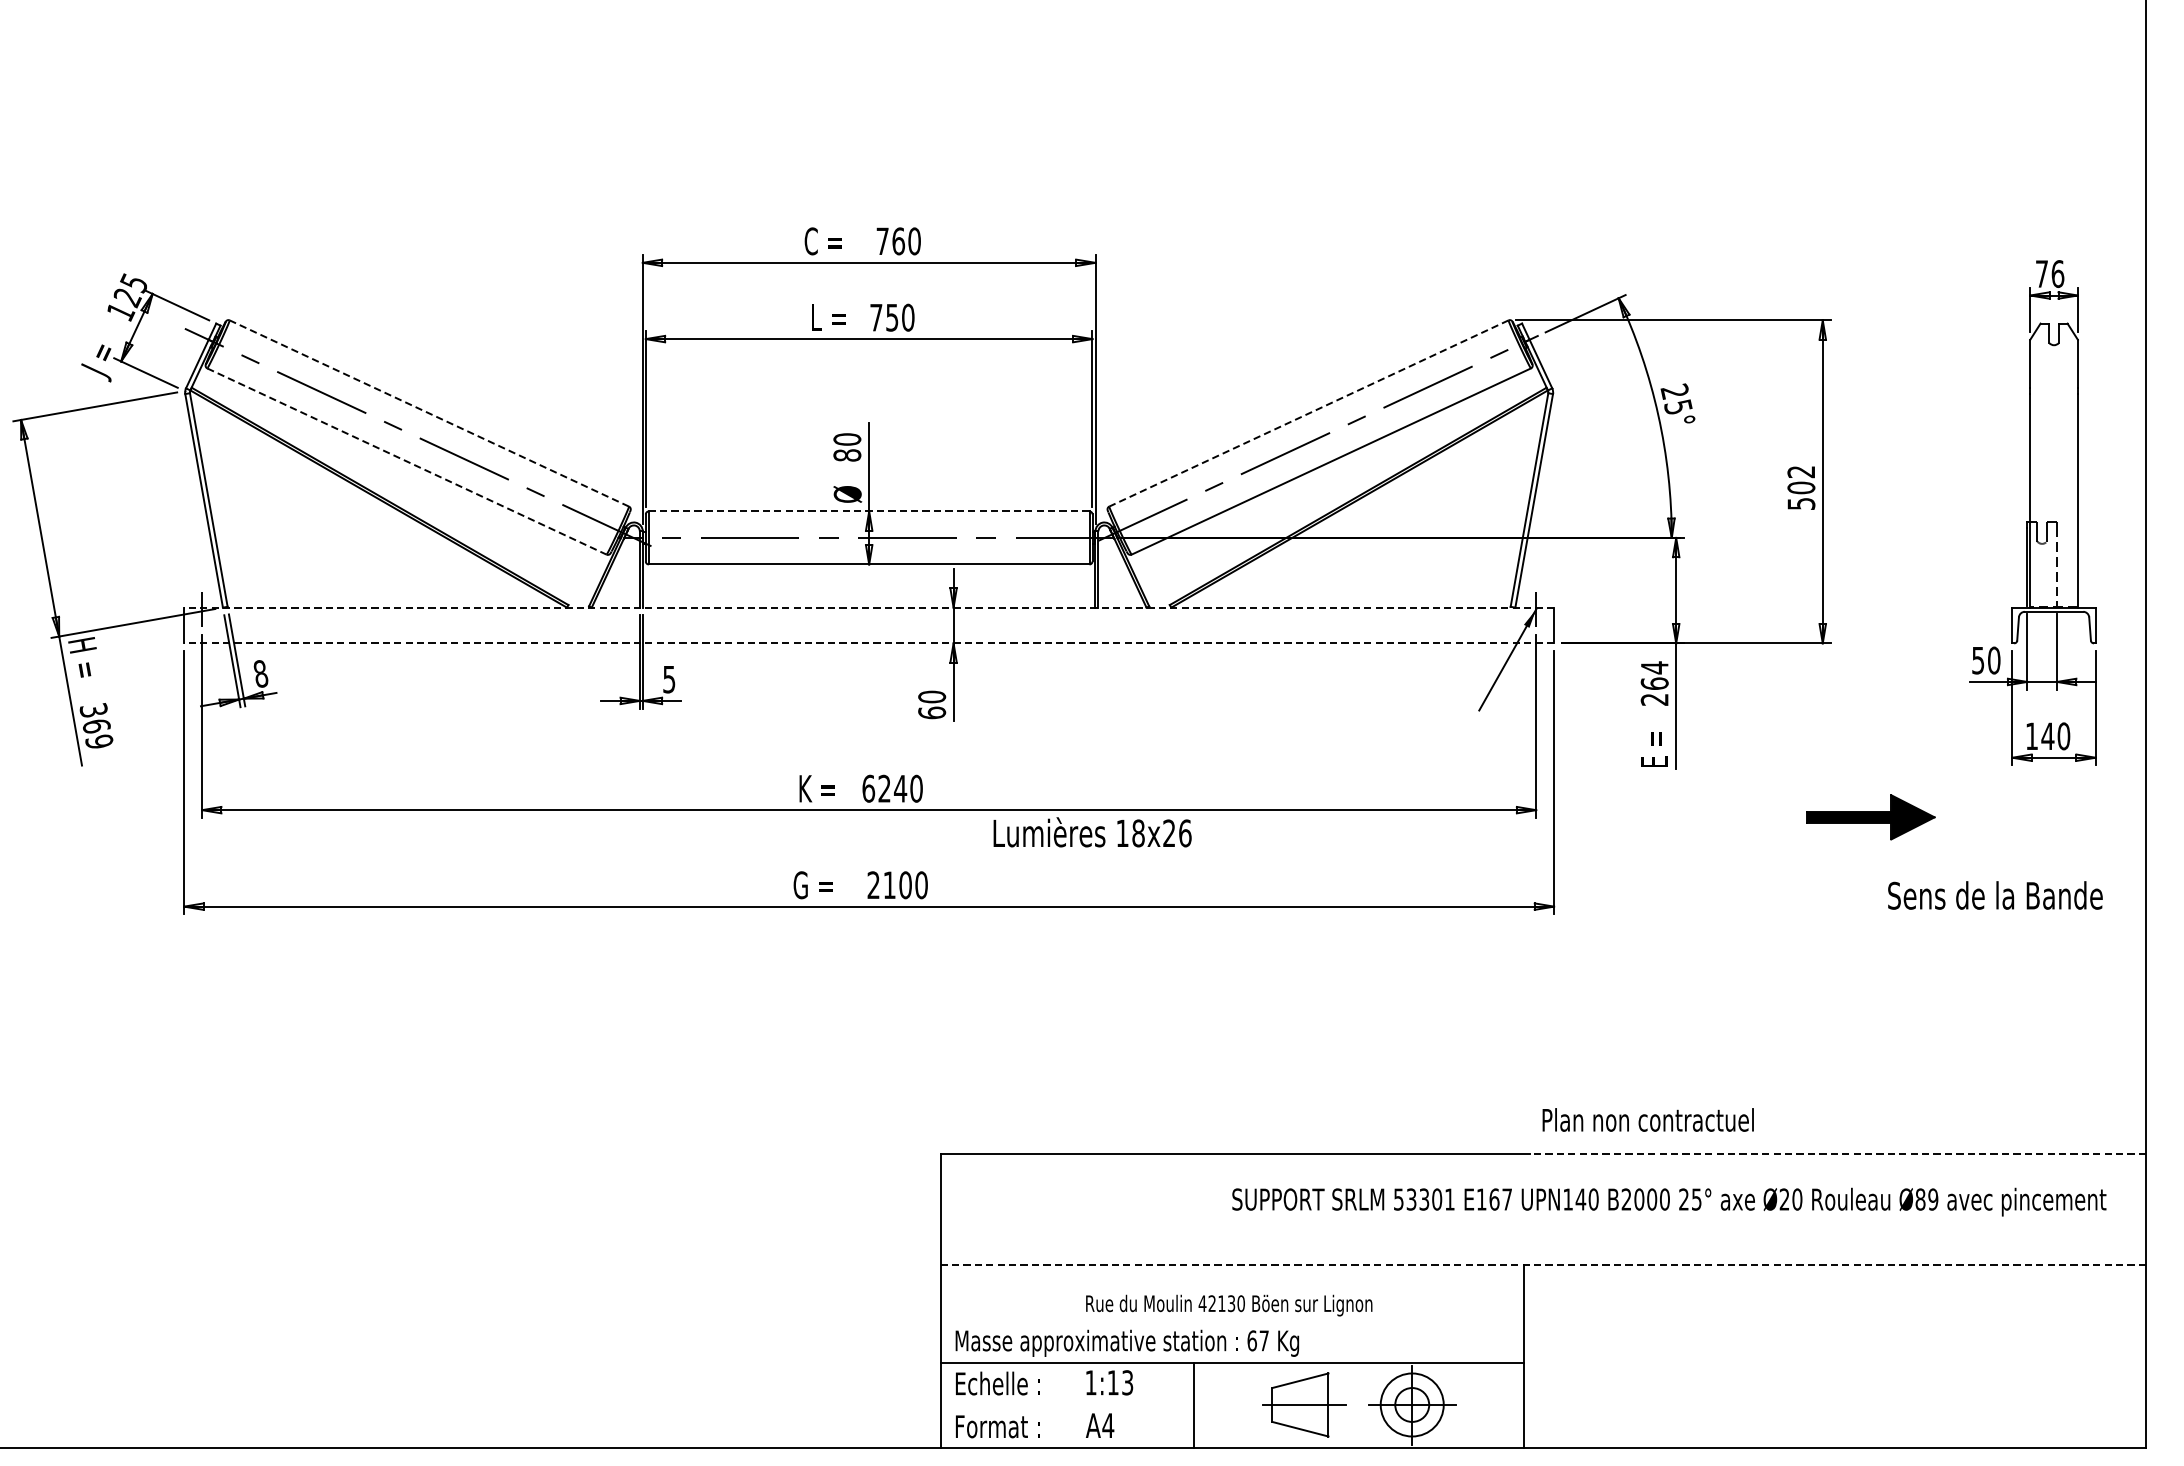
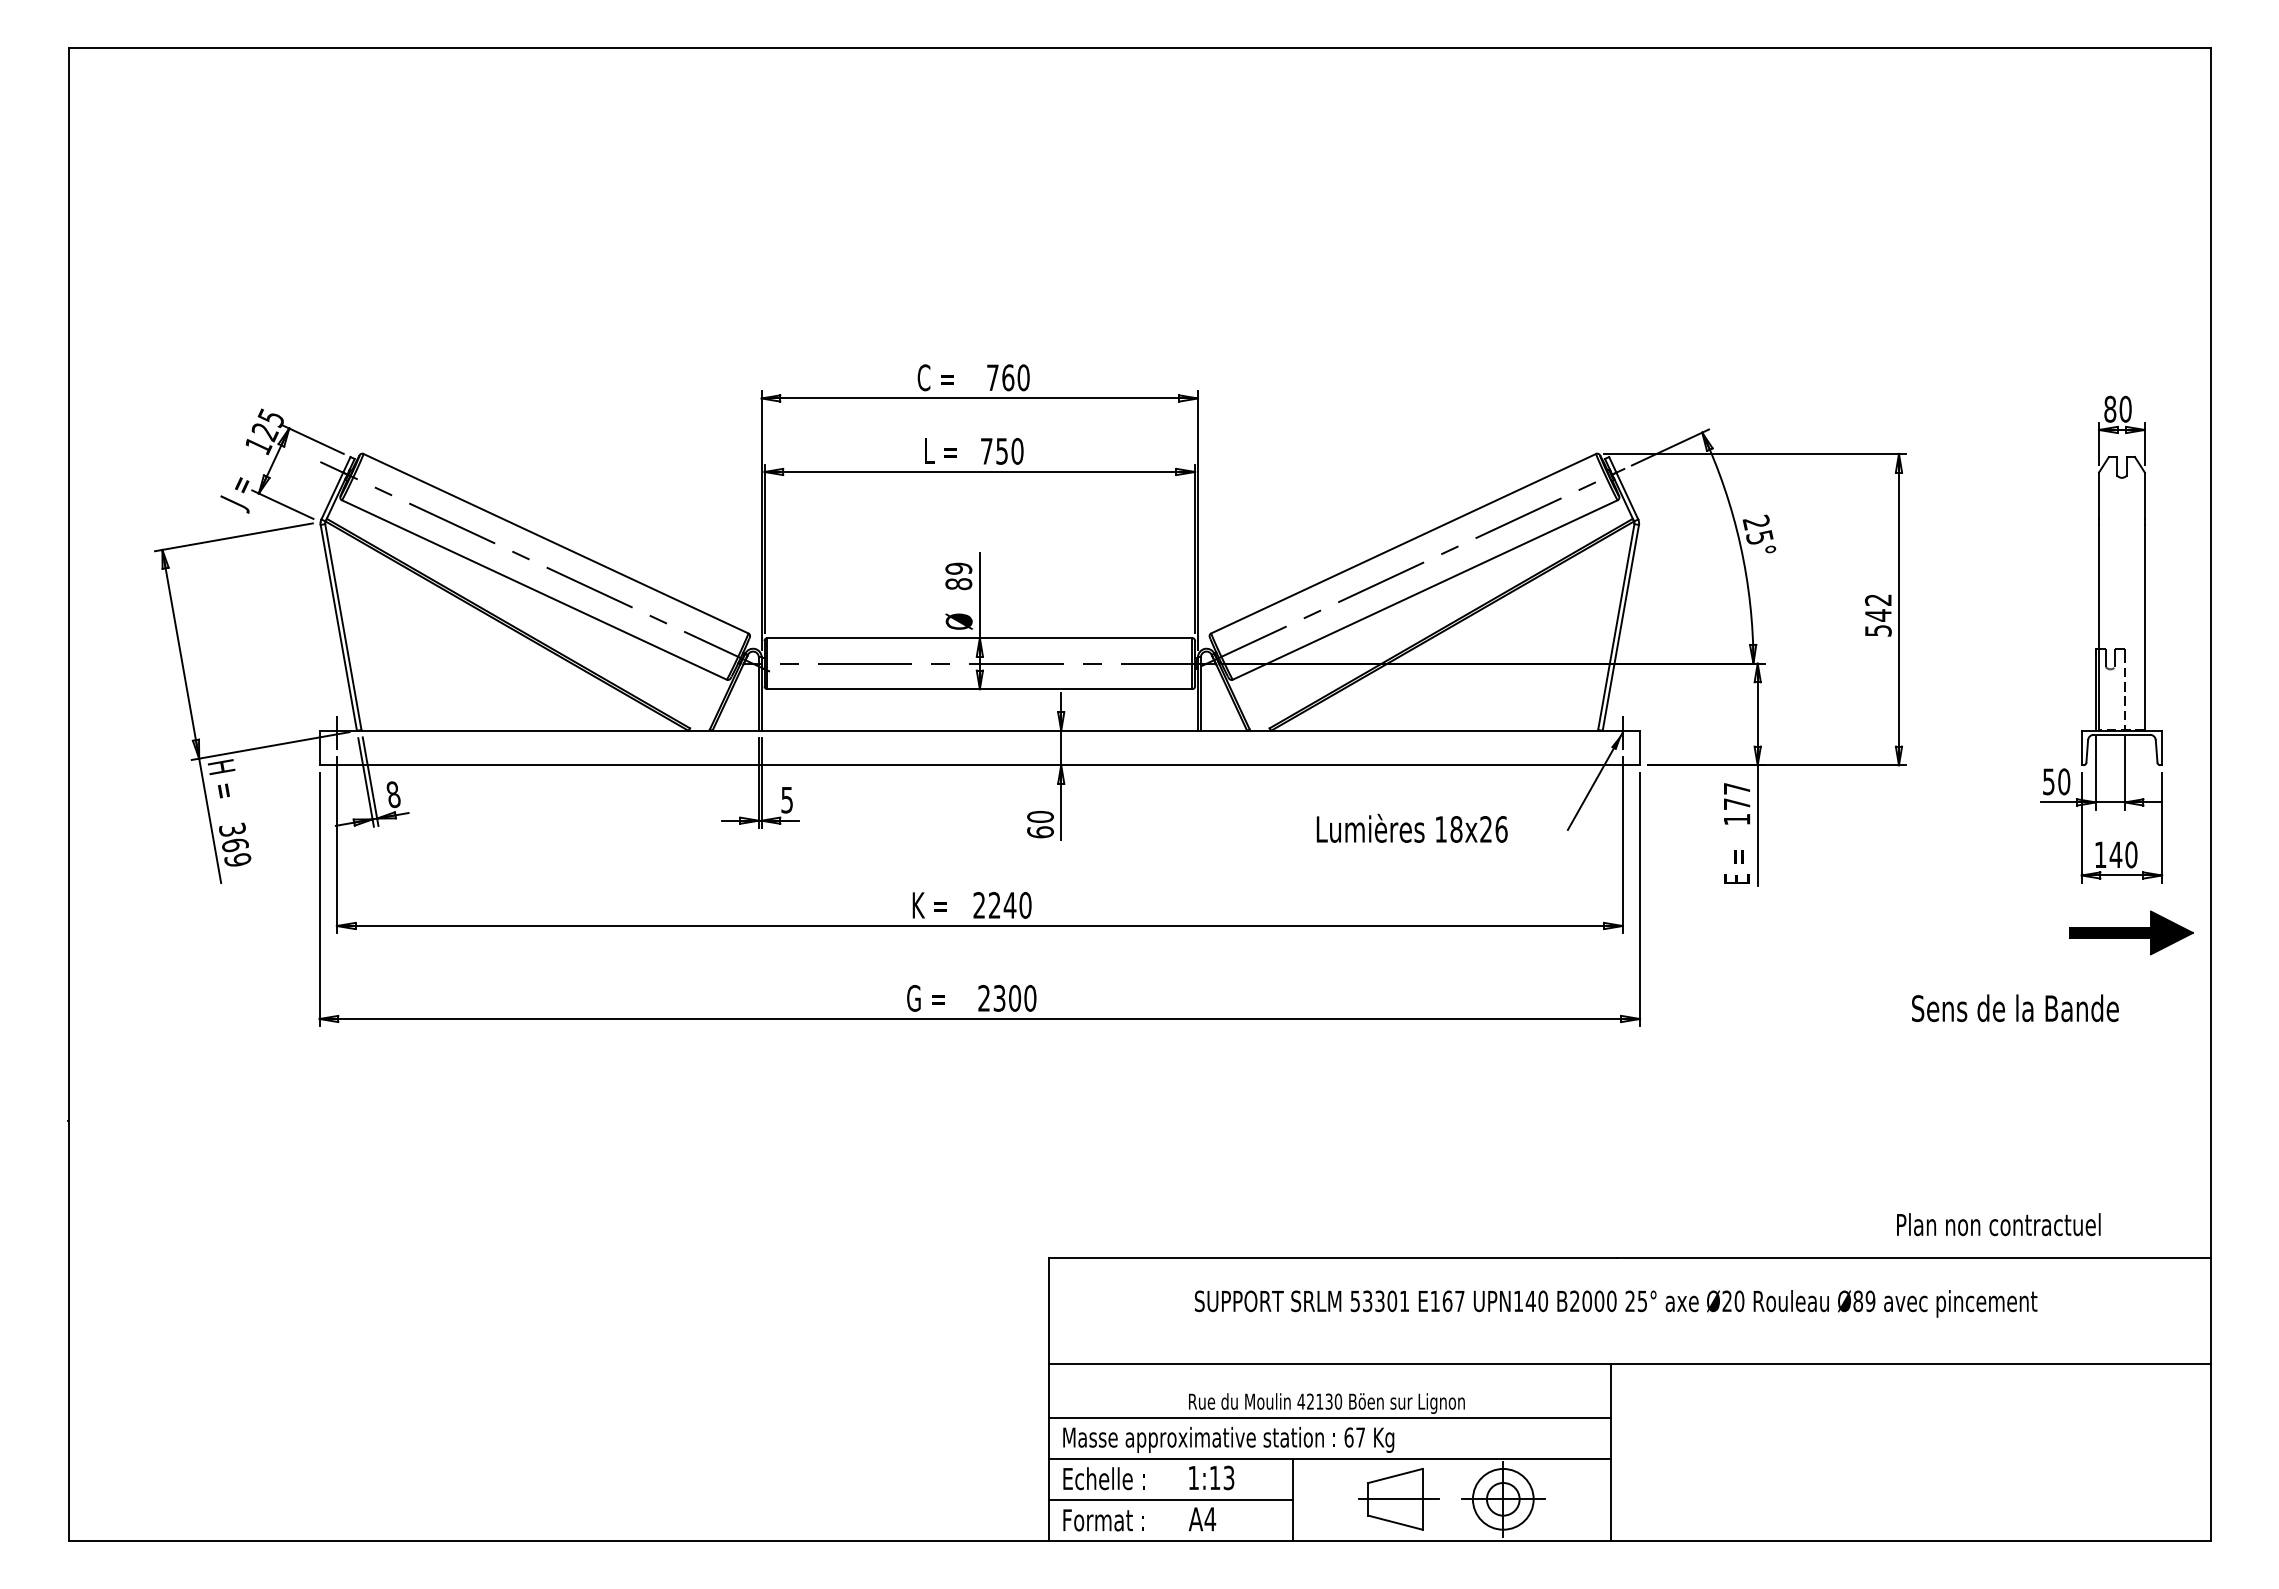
text: (2049, 273) -> (2117, 408), 76 -> 80
line: (428, 413) -> (555, 543), dashed -> solid
line: (1308, 413) -> (1403, 543), dashed -> solid
text: (847, 439) -> (958, 568), 80 -> 89
line: (407, 462) -> (534, 590), dashed -> solid
text: (1801, 488) -> (1878, 615), 502 -> 542
line: (868, 511) -> (979, 638), dashed -> solid
line: (868, 607) -> (979, 730), dashed -> solid
line: (868, 643) -> (979, 765), dashed -> solid
text: (1654, 683) -> (1736, 803), 264 -> 177
text: (868, 788) -> (979, 905), 6240 -> 2240
part: (1871, 816) -> (2131, 932), moved
text: (1091, 831) -> (1411, 827), moved
text: (889, 885) -> (999, 998), 2100 -> 2300
text: (1995, 895) -> (2015, 1008), moved
text: (1647, 1119) -> (1998, 1224), moved
line: (1837, 1154) -> (1913, 1257), dashed -> solid
text: (1669, 1201) -> (1616, 1303), moved
line: (1543, 1264) -> (1629, 1363), dashed -> solid
line: (1232, 1321) -> (1330, 1418), added
line: (1066, 1406) -> (1170, 1500), added

